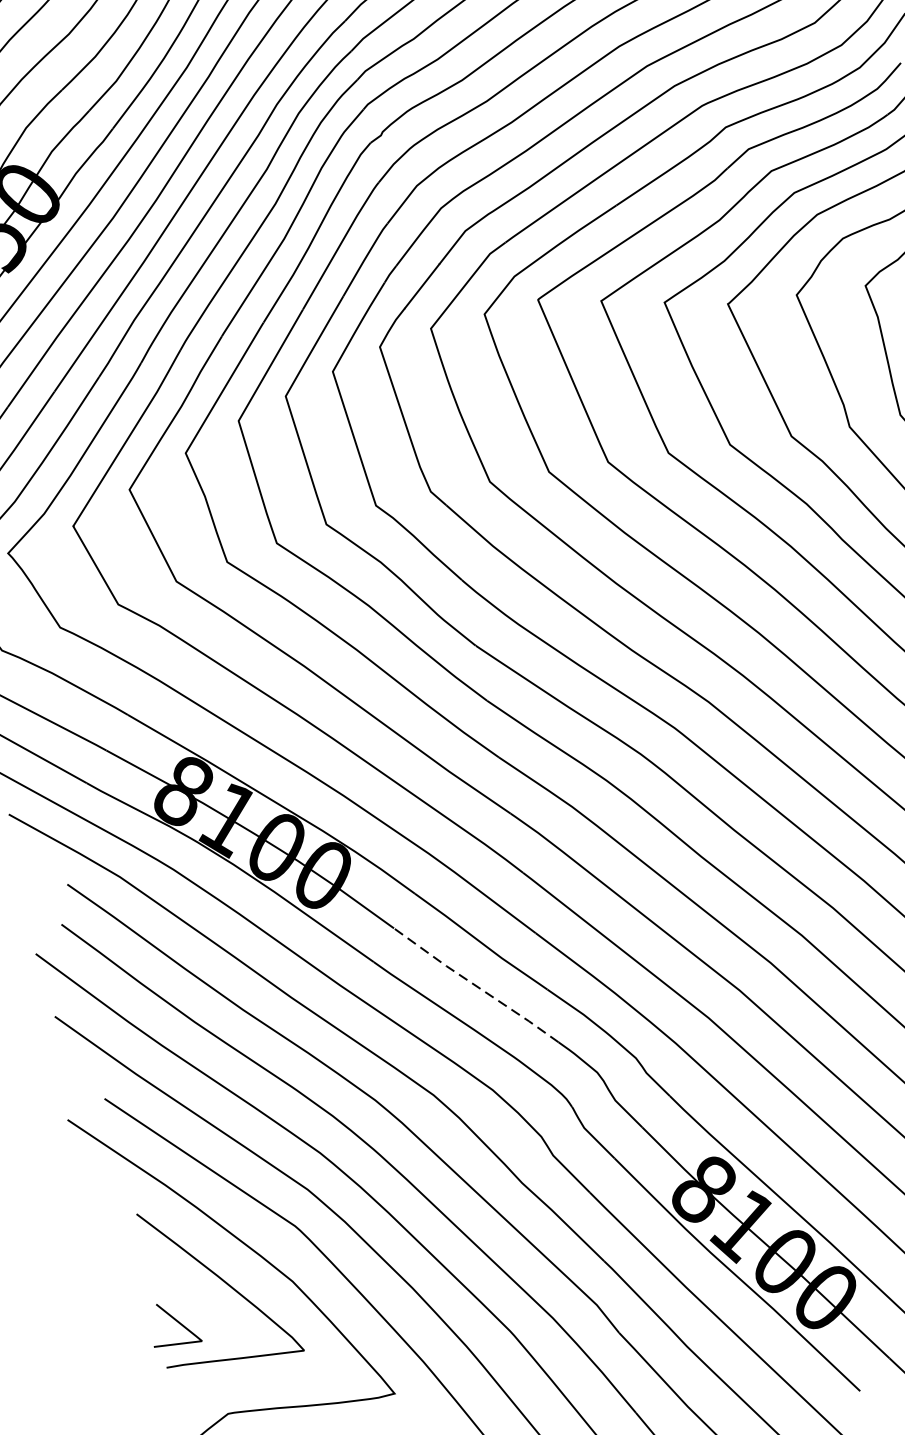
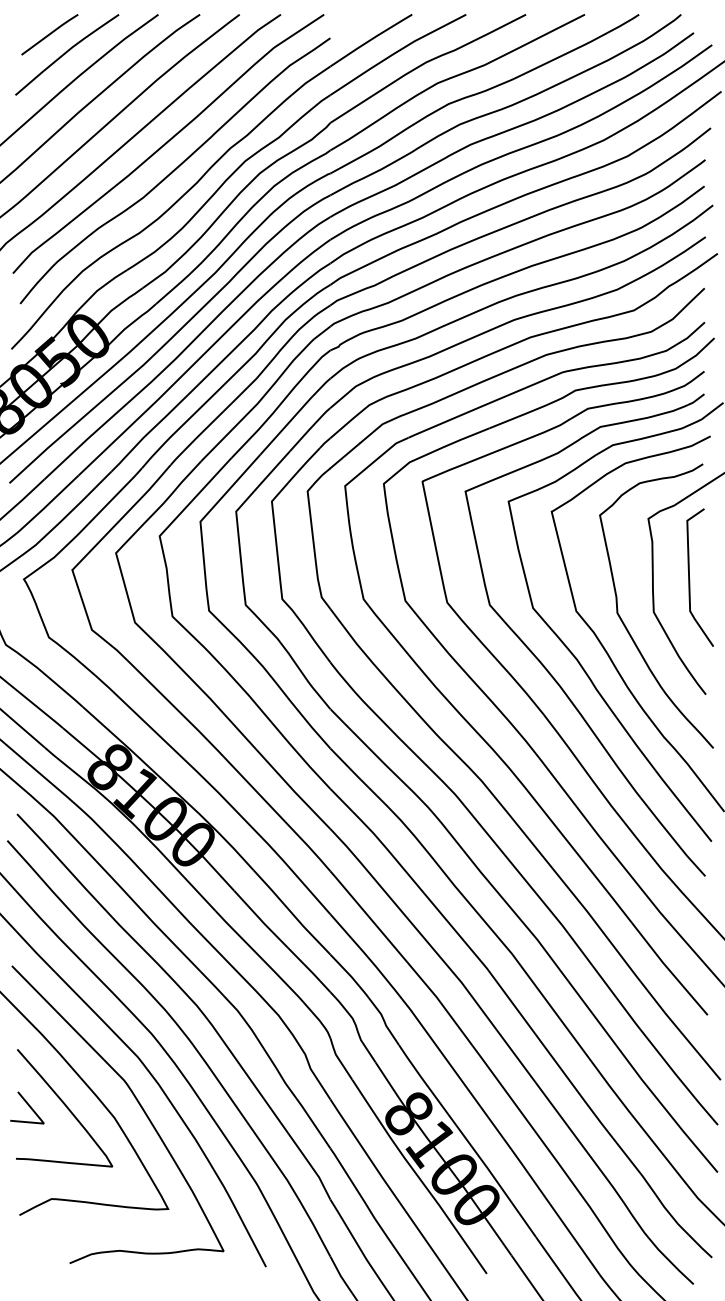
line: (476, 985) -> (282, 941), dashed -> solid
line: (175, 1321) -> (28, 1106), moved

